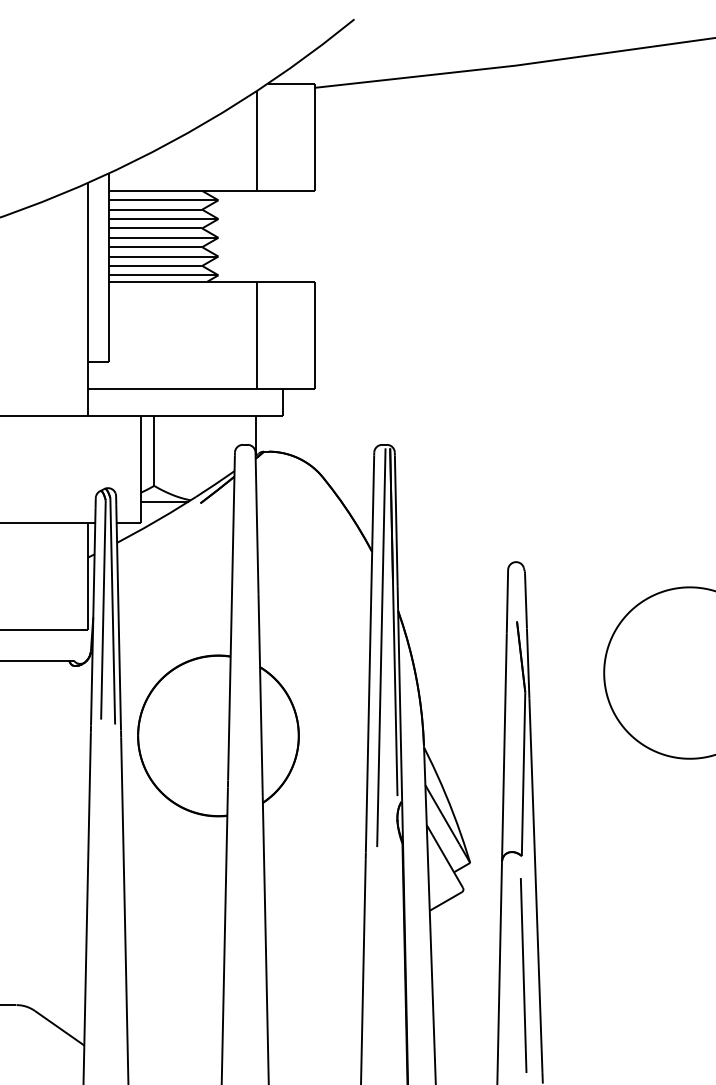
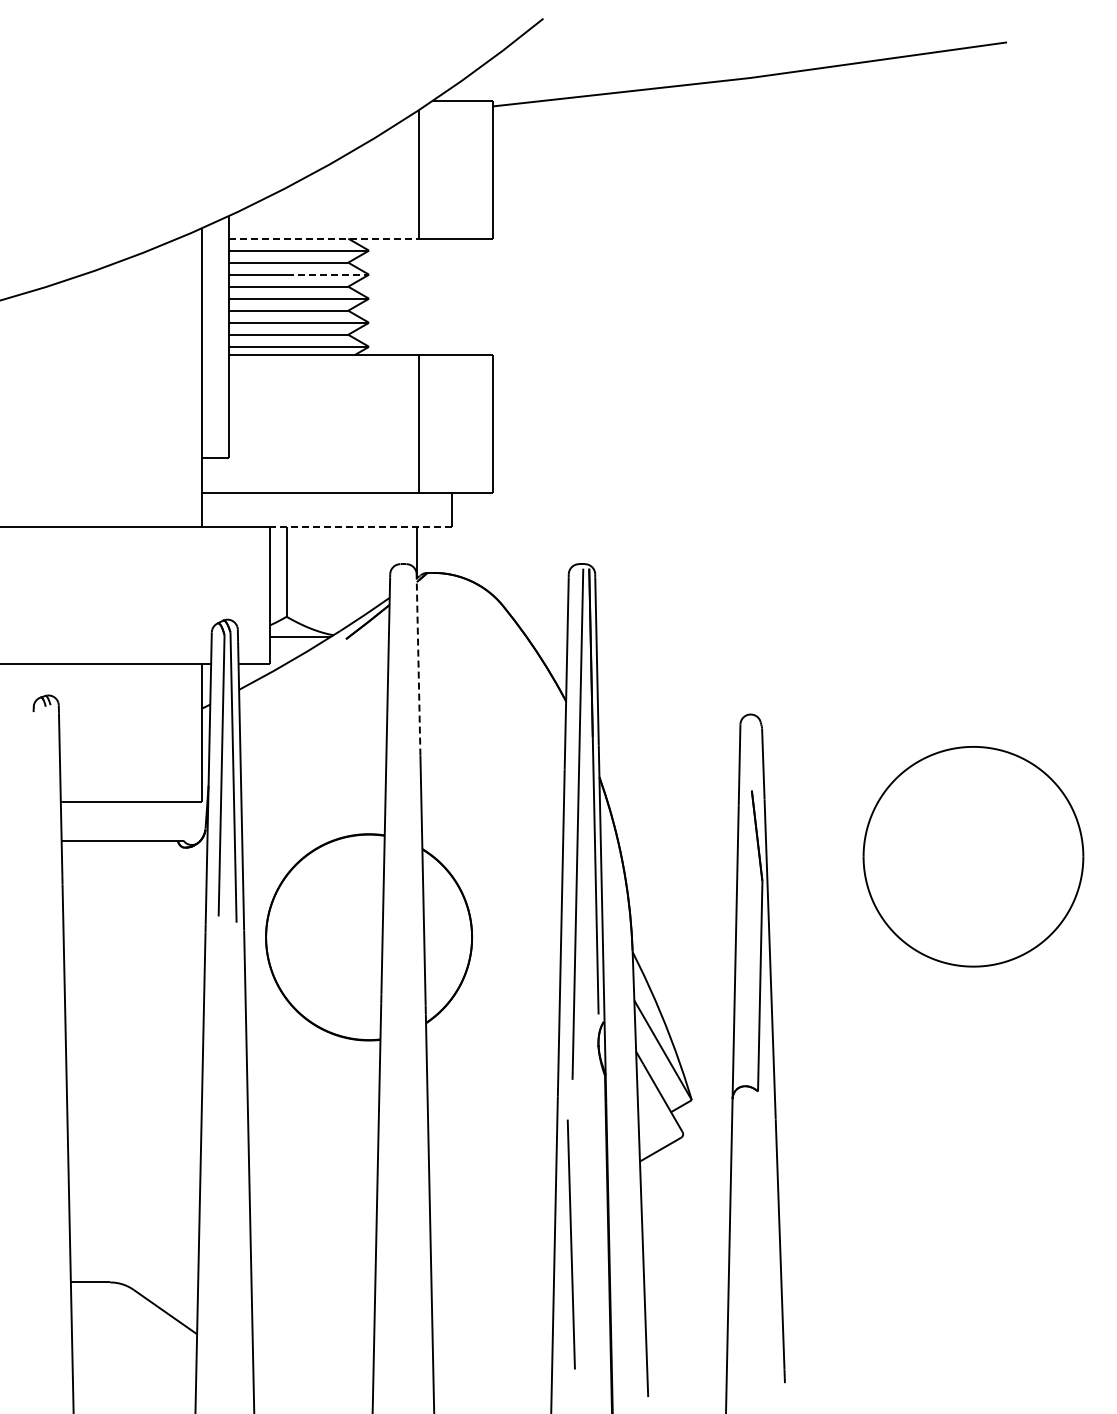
line: (182, 190) -> (323, 238), solid -> dashed
line: (186, 218) -> (328, 274), solid -> dashed
line: (211, 416) -> (360, 527), solid -> dashed
line: (257, 524) -> (418, 666), solid -> dashed
line: (522, 975) -> (570, 1244), moved

